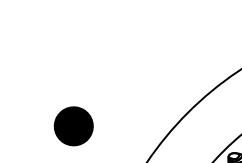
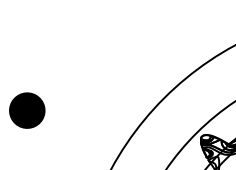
part: (74, 126) -> (27, 110), moved

